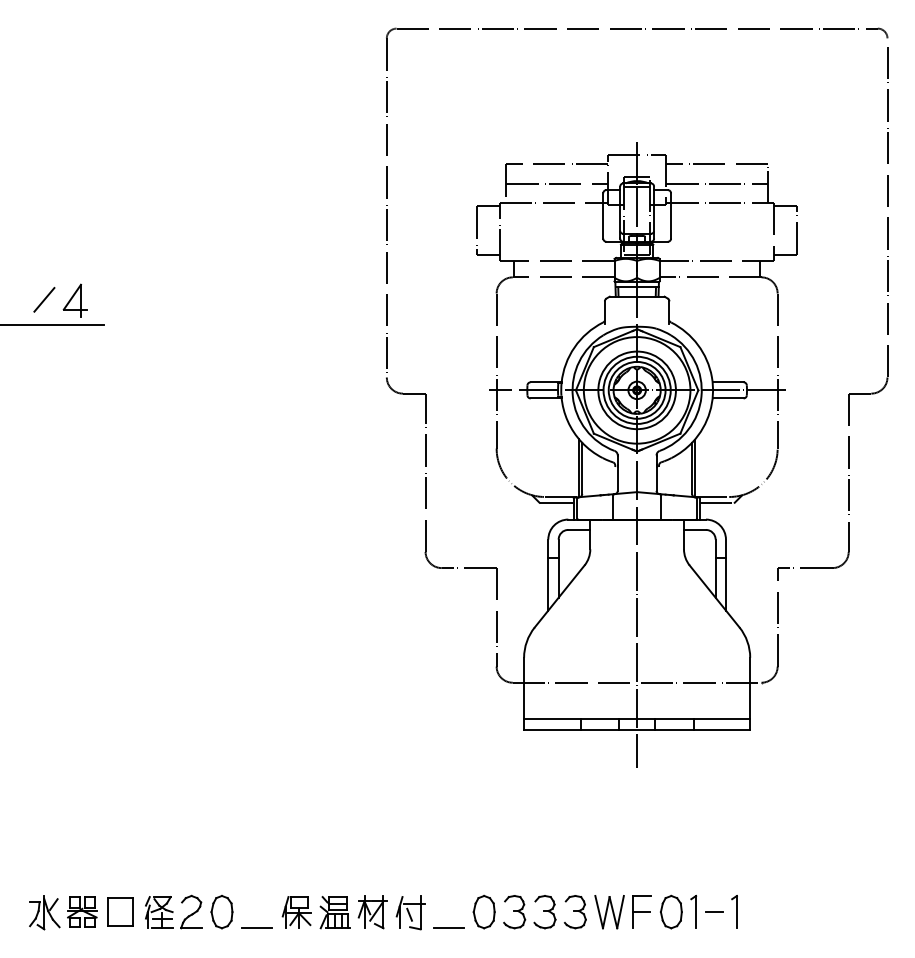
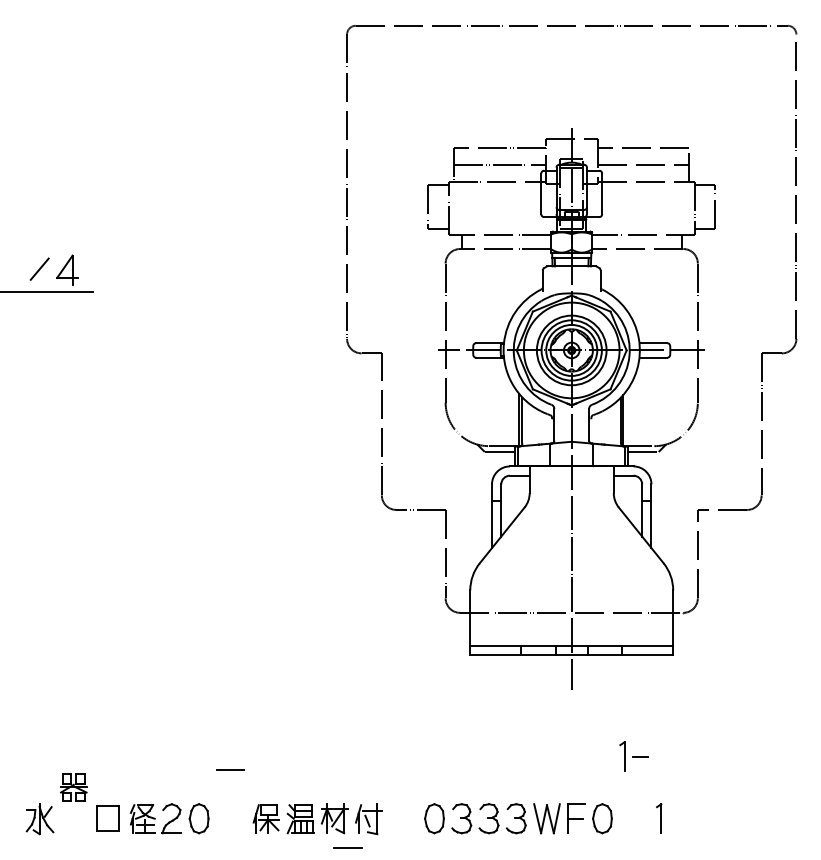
part: (82, 911) -> (73, 787), moved
part: (705, 911) -> (633, 756), moved
line: (256, 927) -> (230, 769), moved
line: (448, 927) -> (347, 847), moved

